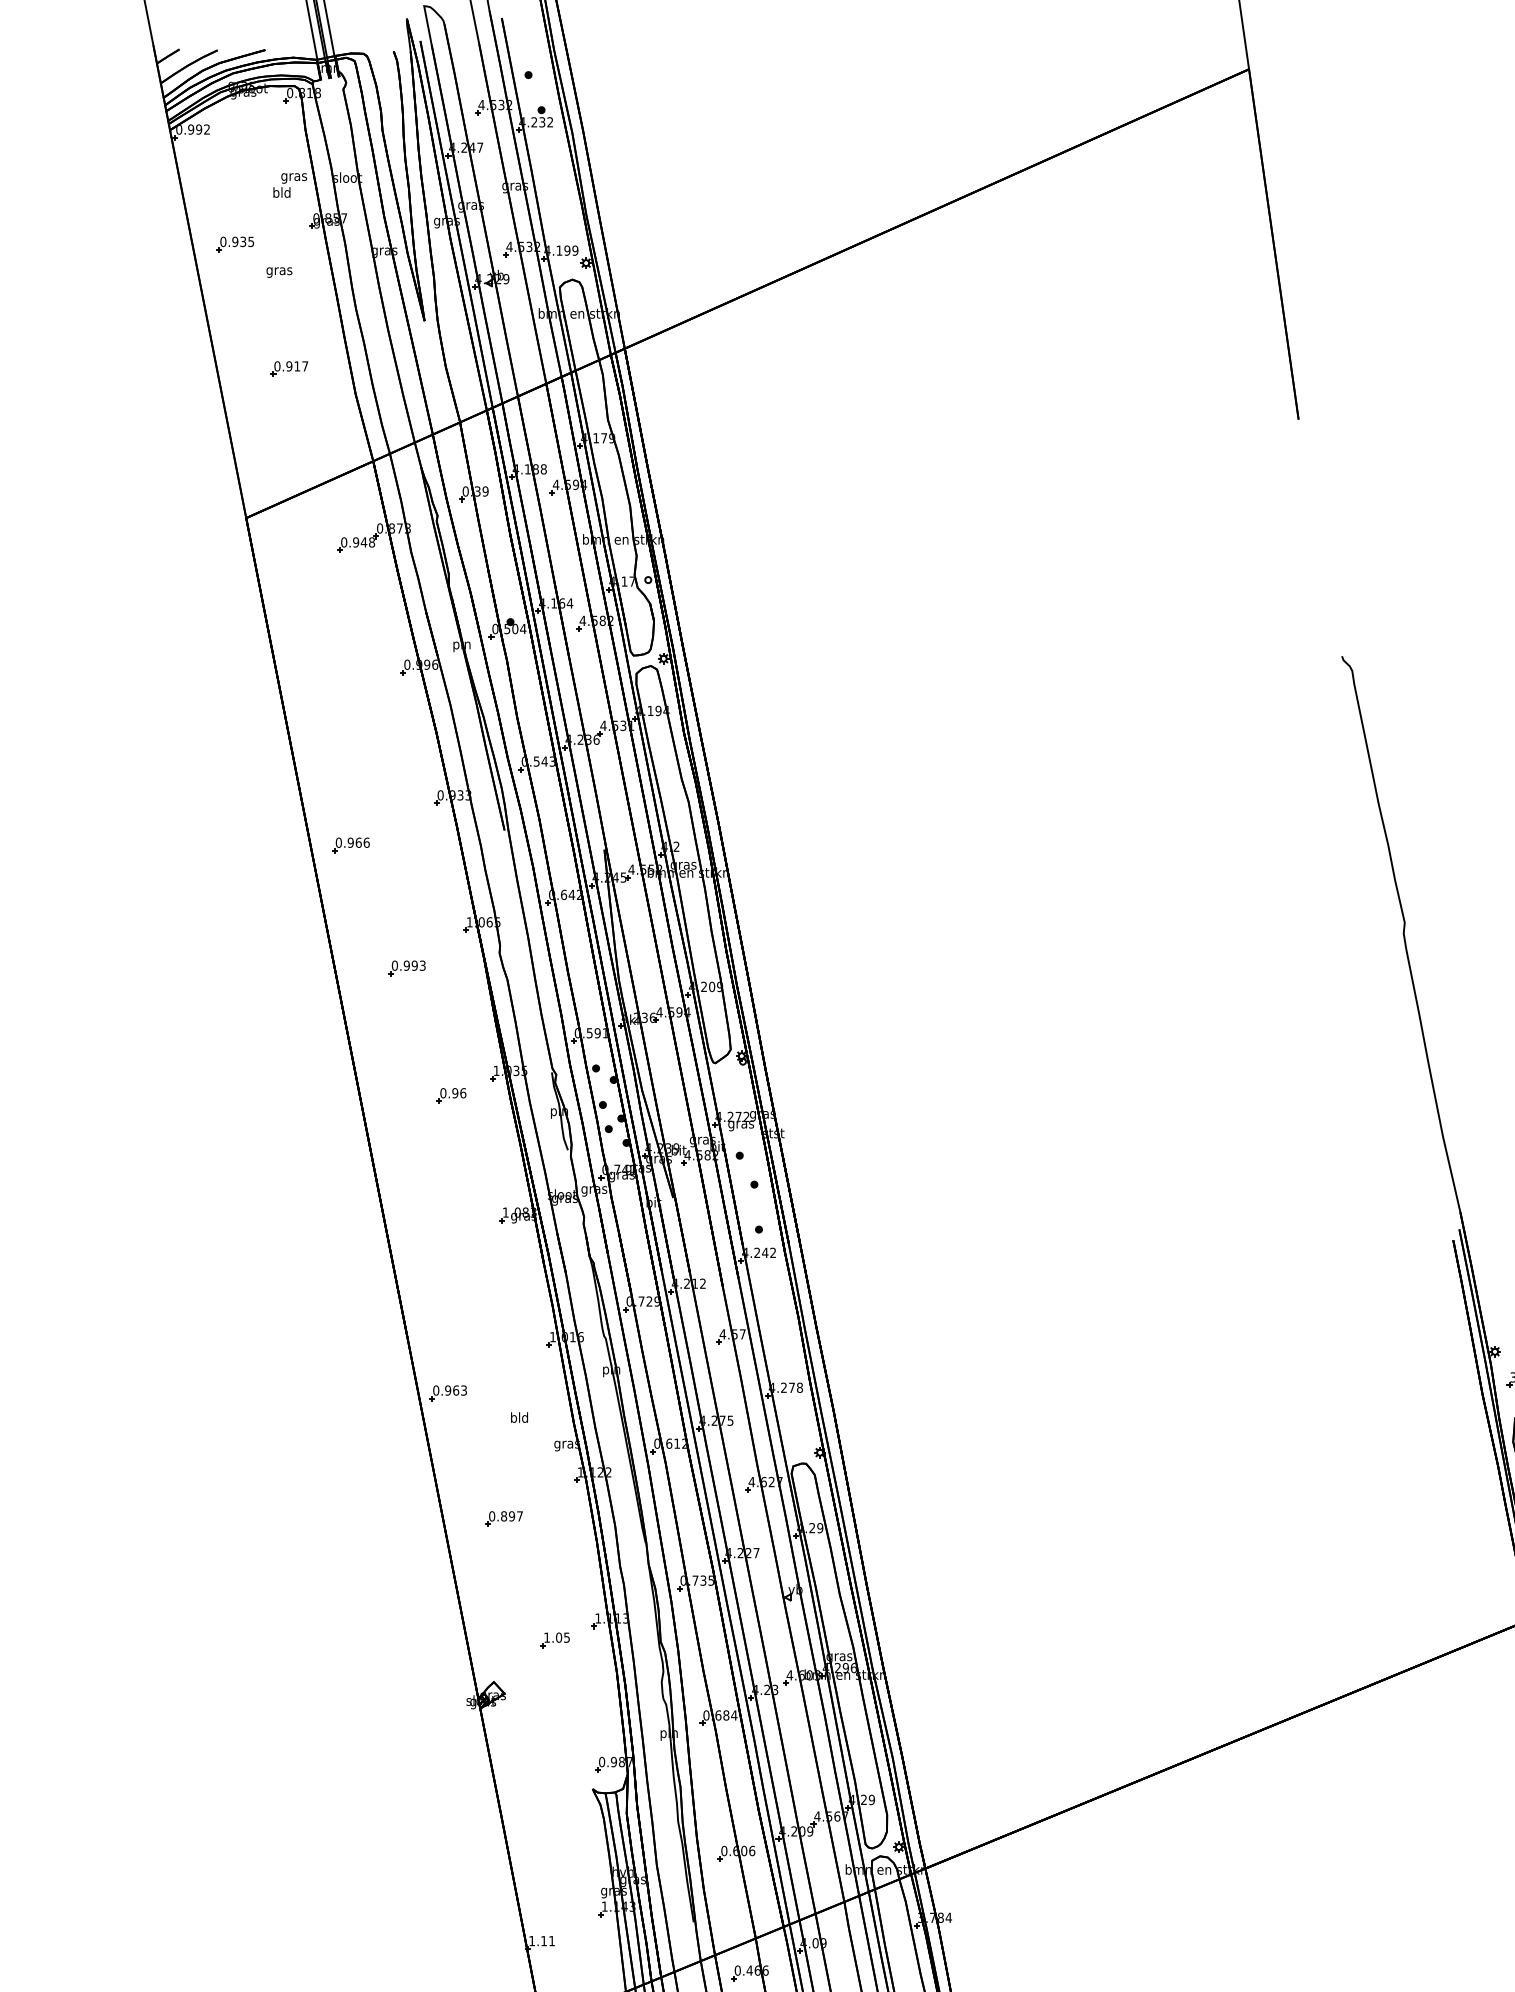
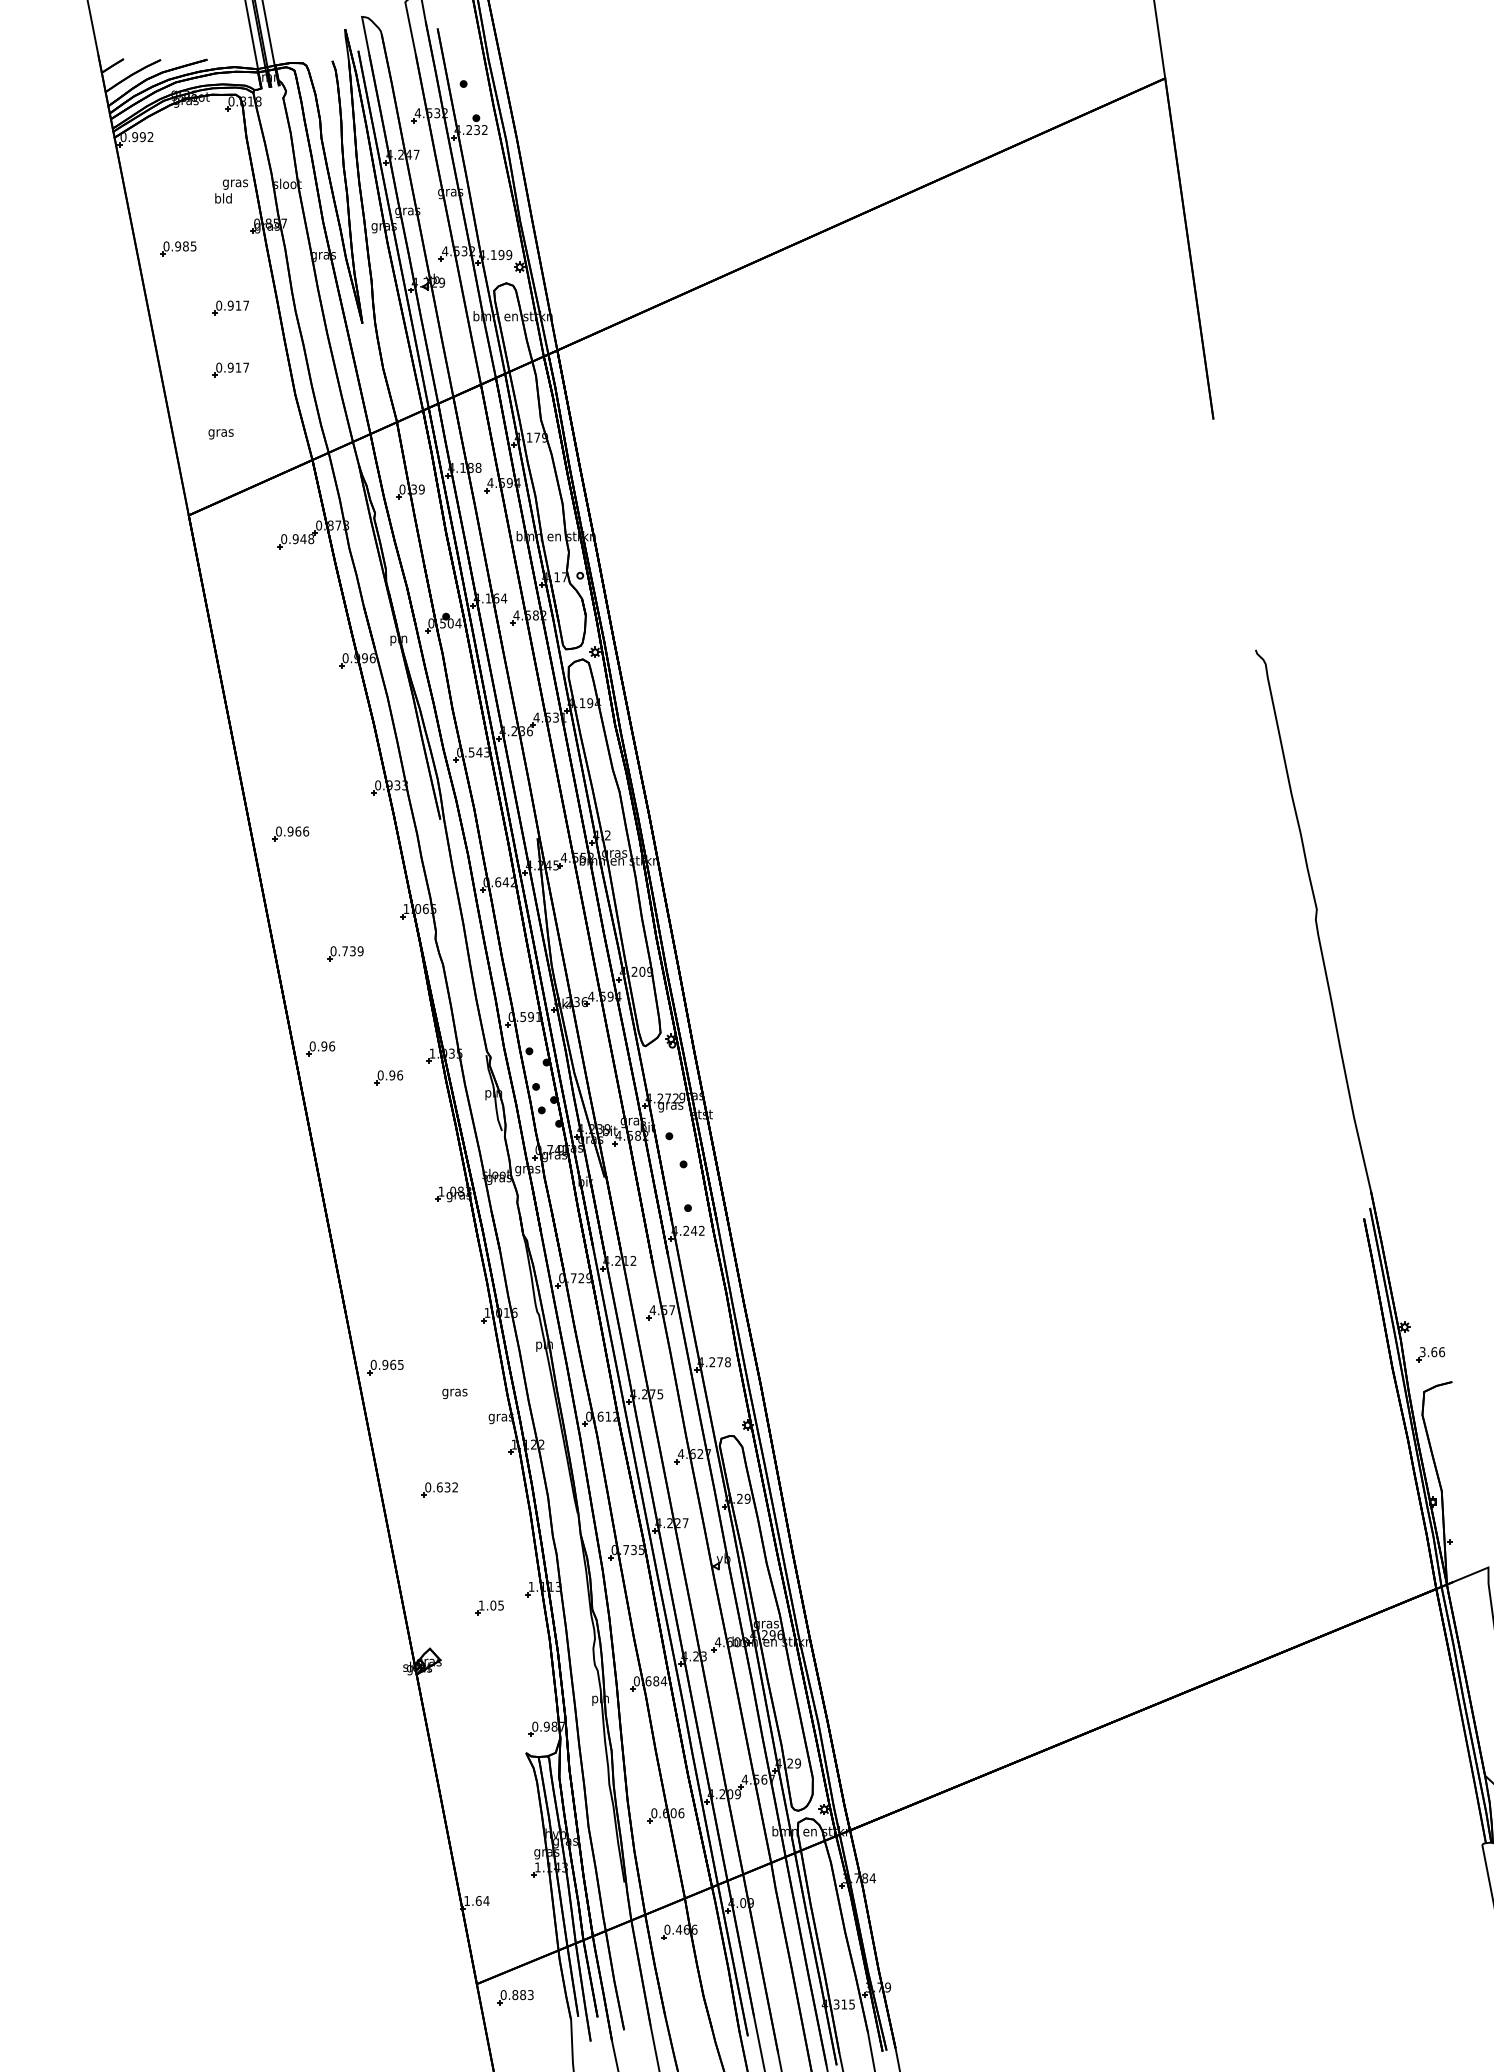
text: (242, 241) -> (185, 246), 0.935 -> 0.985
text: (278, 272) -> (220, 434), moved
part: (289, 304) -> (230, 307), added
text: (414, 965) -> (352, 951), 0.993 -> 0.739
part: (381, 1065) -> (320, 1048), added
text: (463, 1389) -> (400, 1363), 0.963 -> 0.965
text: (519, 1418) -> (454, 1392), bld -> gras
text: (510, 1516) -> (446, 1487), 0.897 -> 0.632
text: (547, 1940) -> (482, 1900), 1.11 -> 1.64

